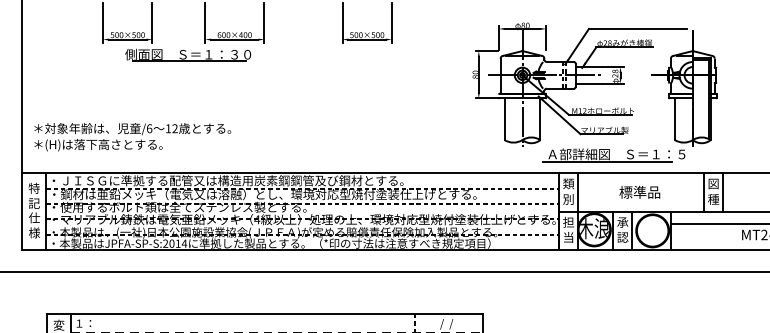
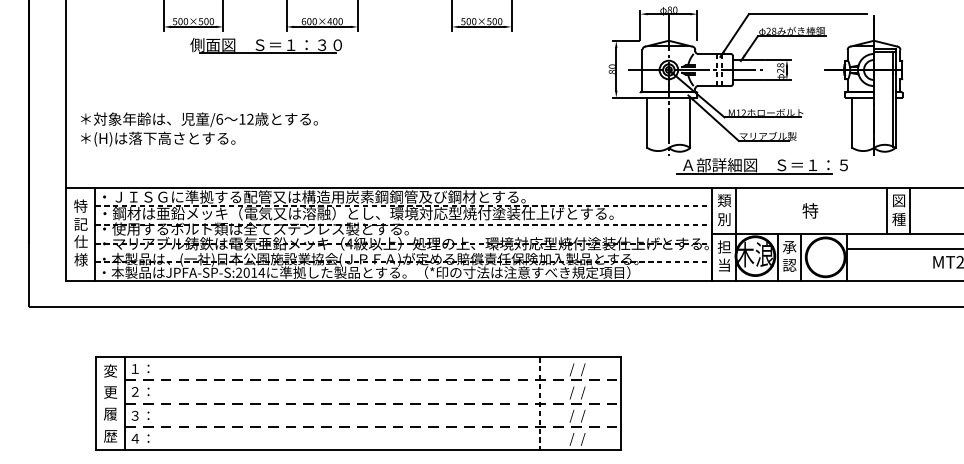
text: (132, 137) -> (199, 129), moved
part: (613, 155) -> (761, 166), moved
text: (639, 191) -> (809, 210), 標準品 -> 特

